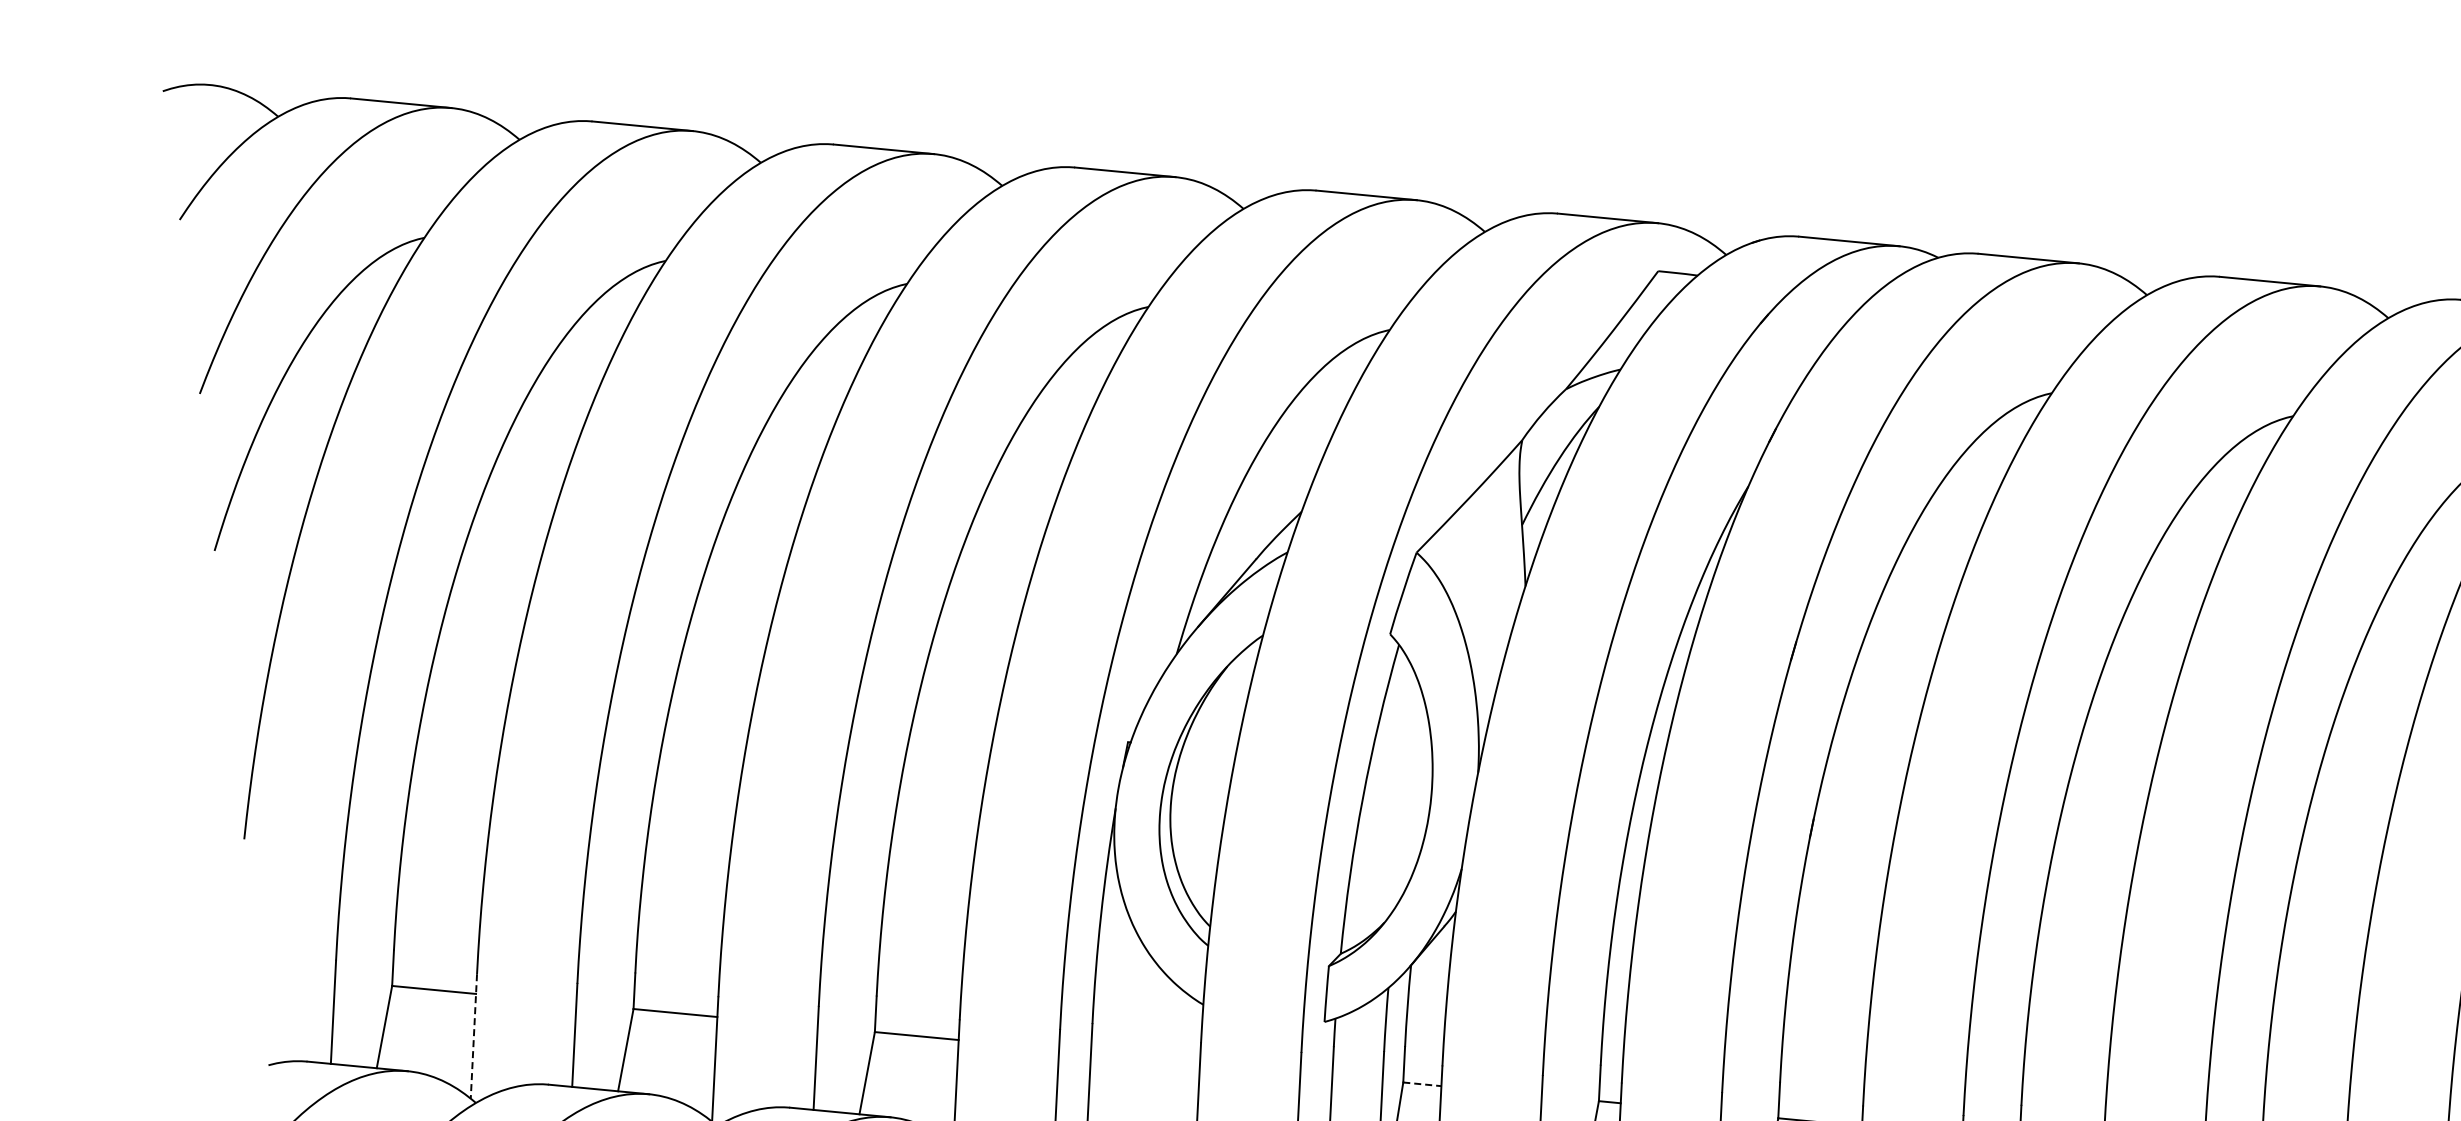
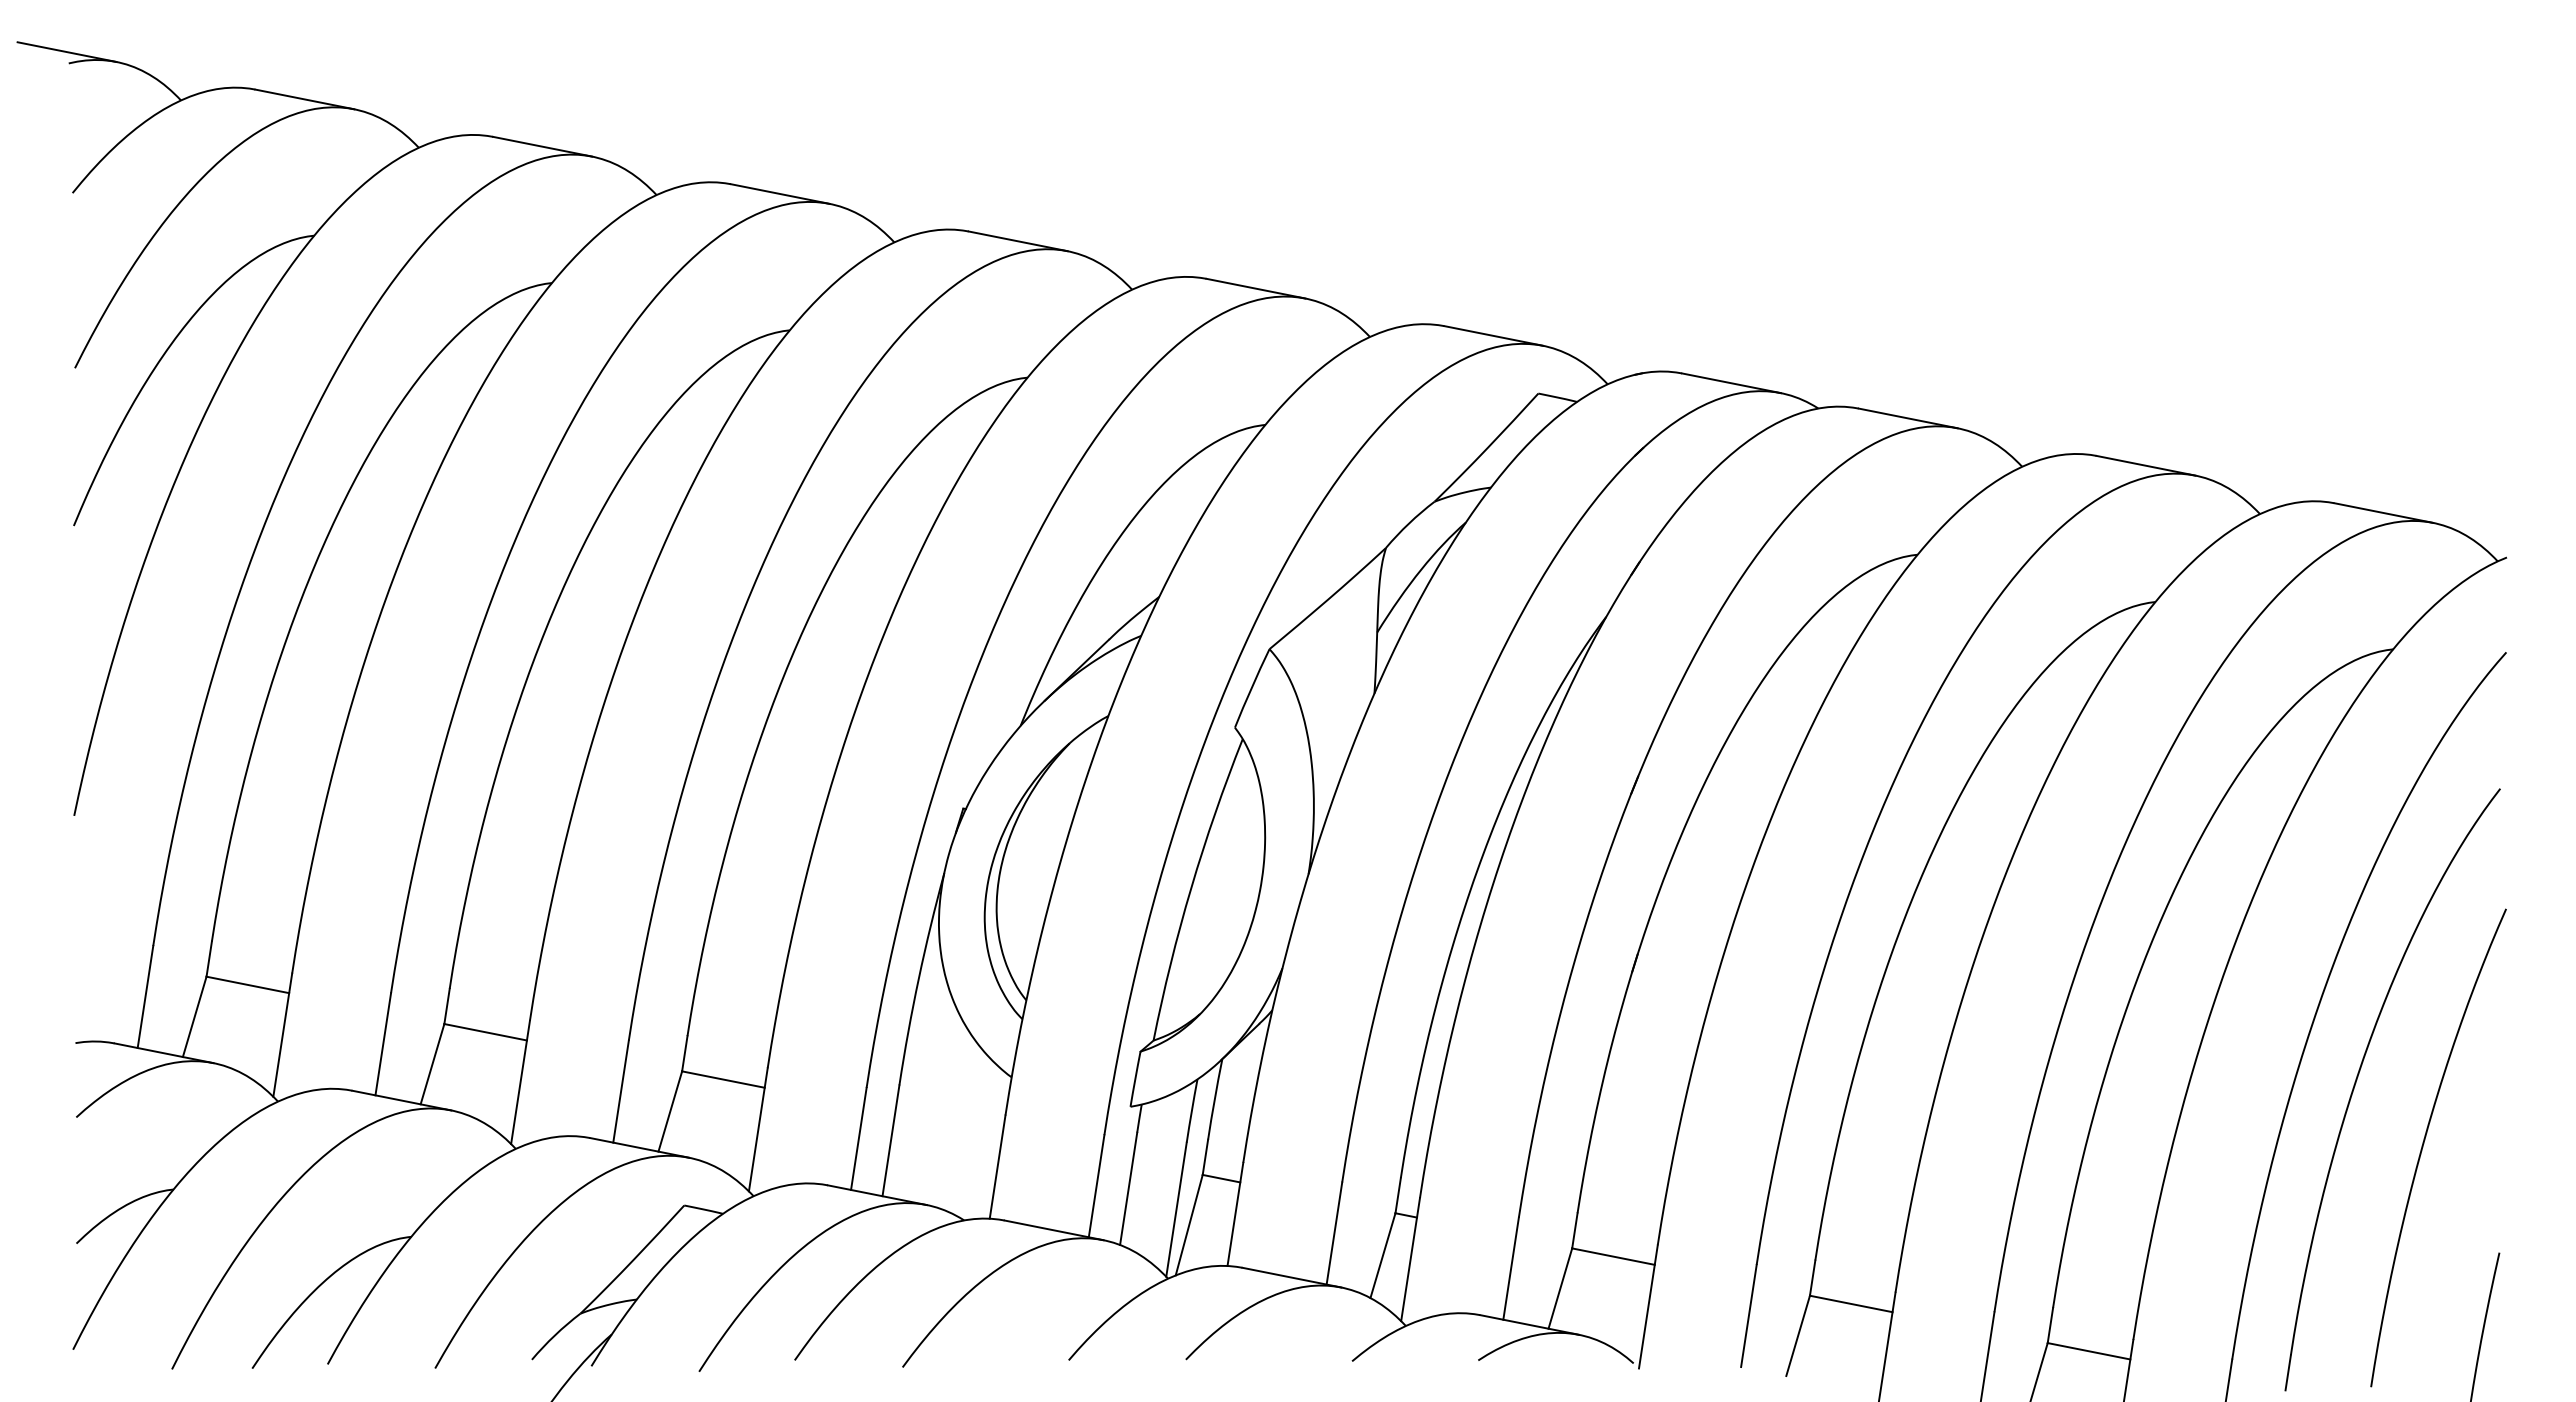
line: (159, 79) -> (66, 51), added
line: (473, 1036) -> (282, 1035), dashed -> solid
line: (1422, 1084) -> (1221, 1178), dashed -> solid

